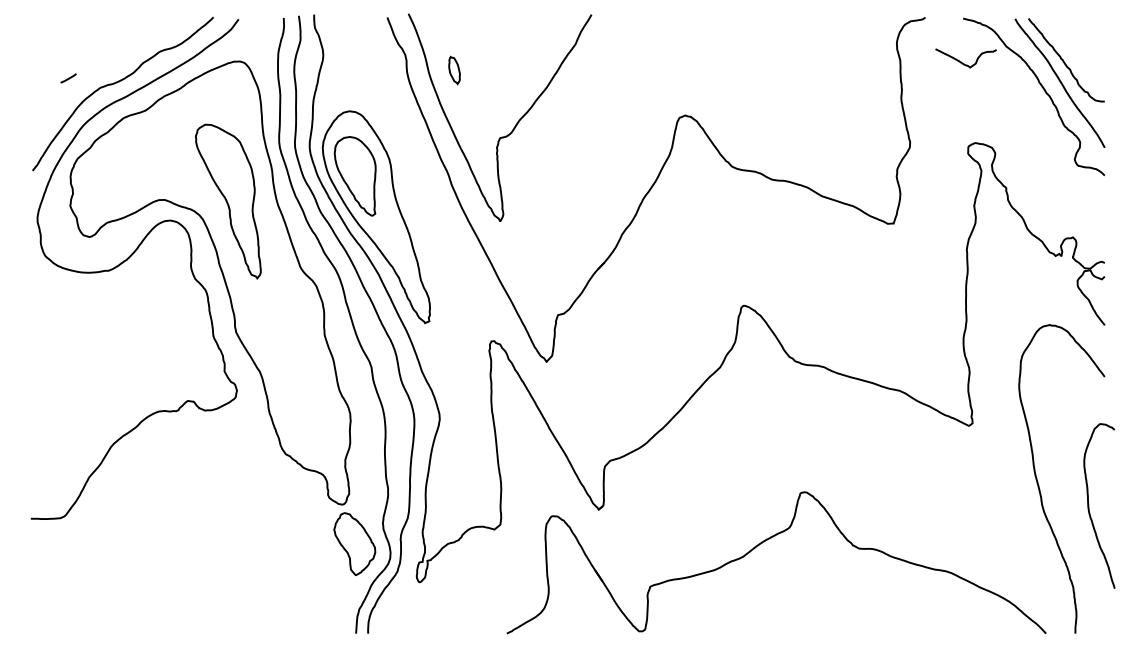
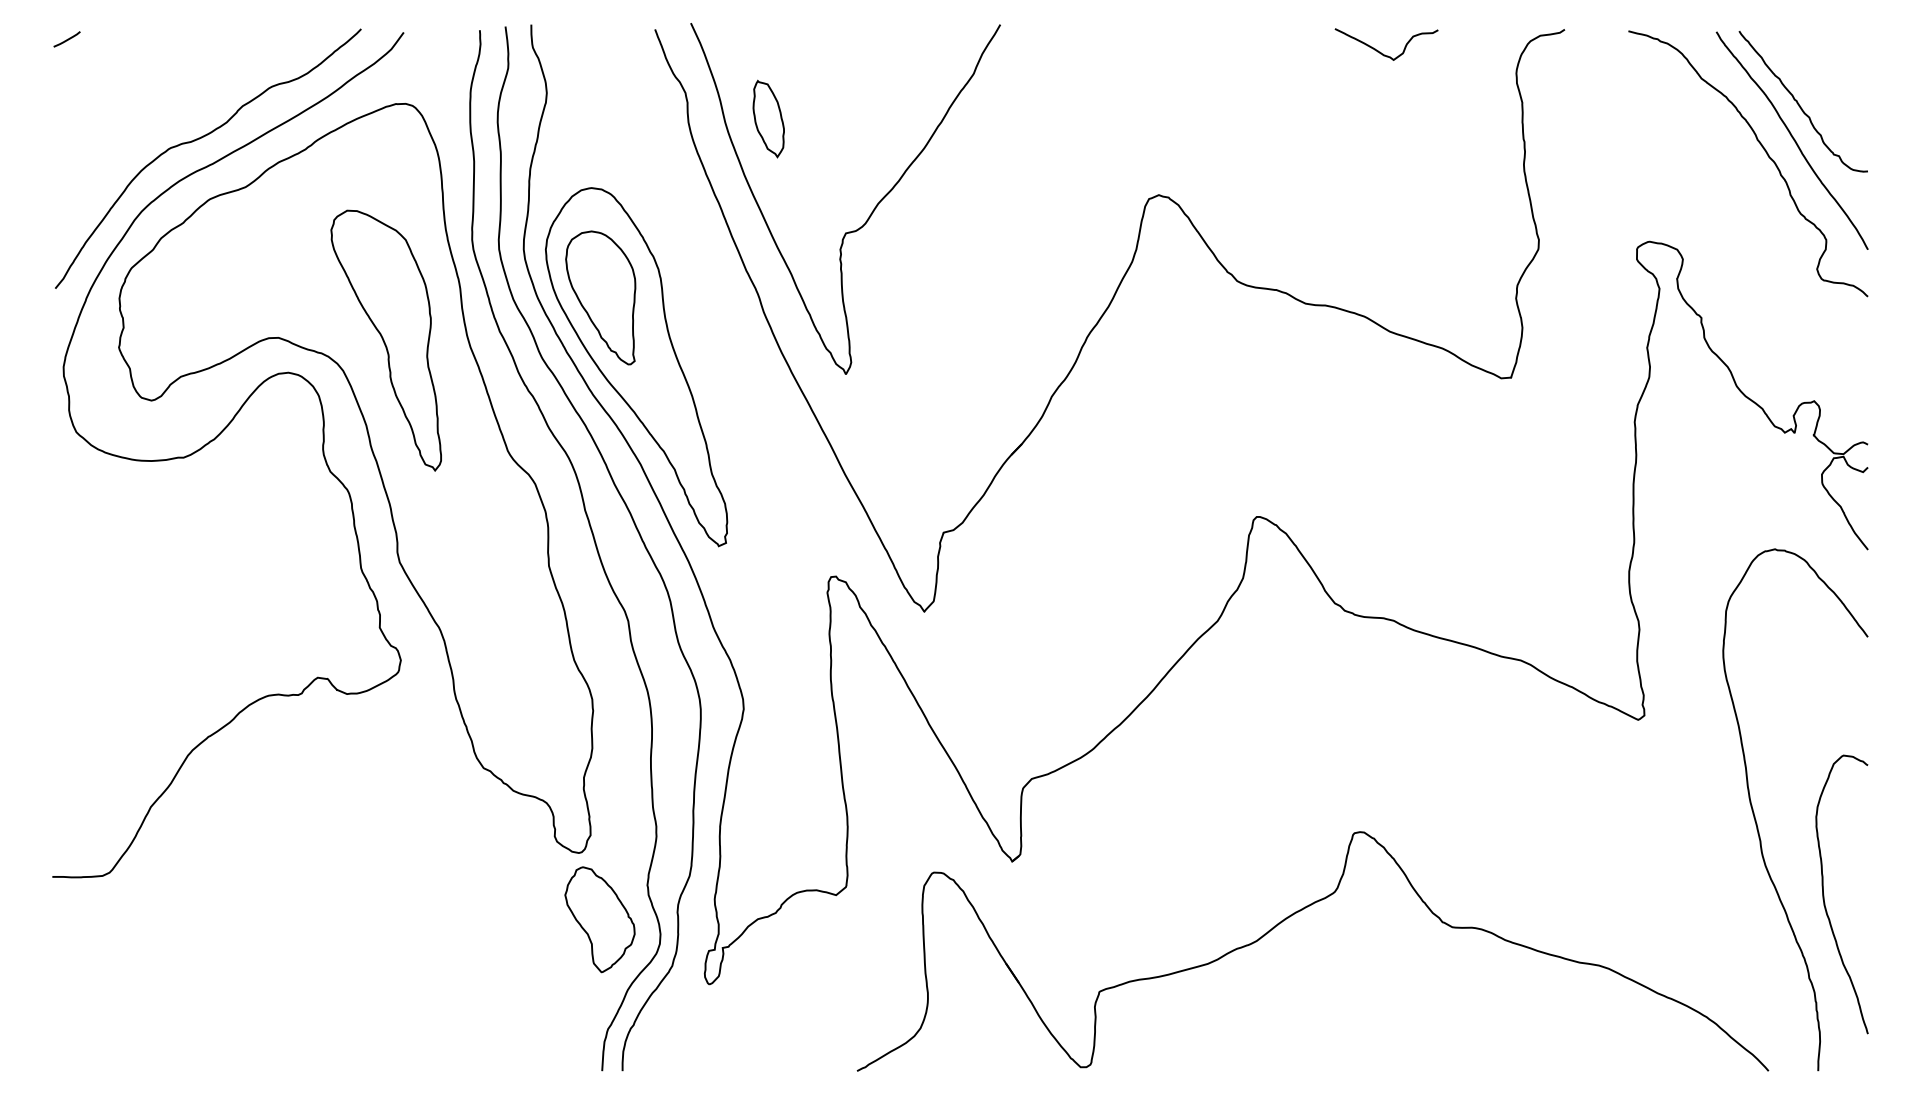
curve: (961, 61) -> (1378, 49), moved
part: (454, 70) -> (768, 119), size x1.67
line: (68, 78) -> (66, 39), moved
curve: (1089, 505) -> (1825, 893), moved

